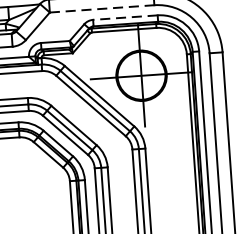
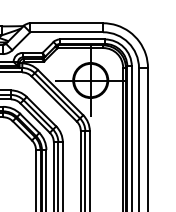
line: (103, 9) -> (67, 32), dashed -> solid
line: (124, 17) -> (81, 39), dashed -> solid

